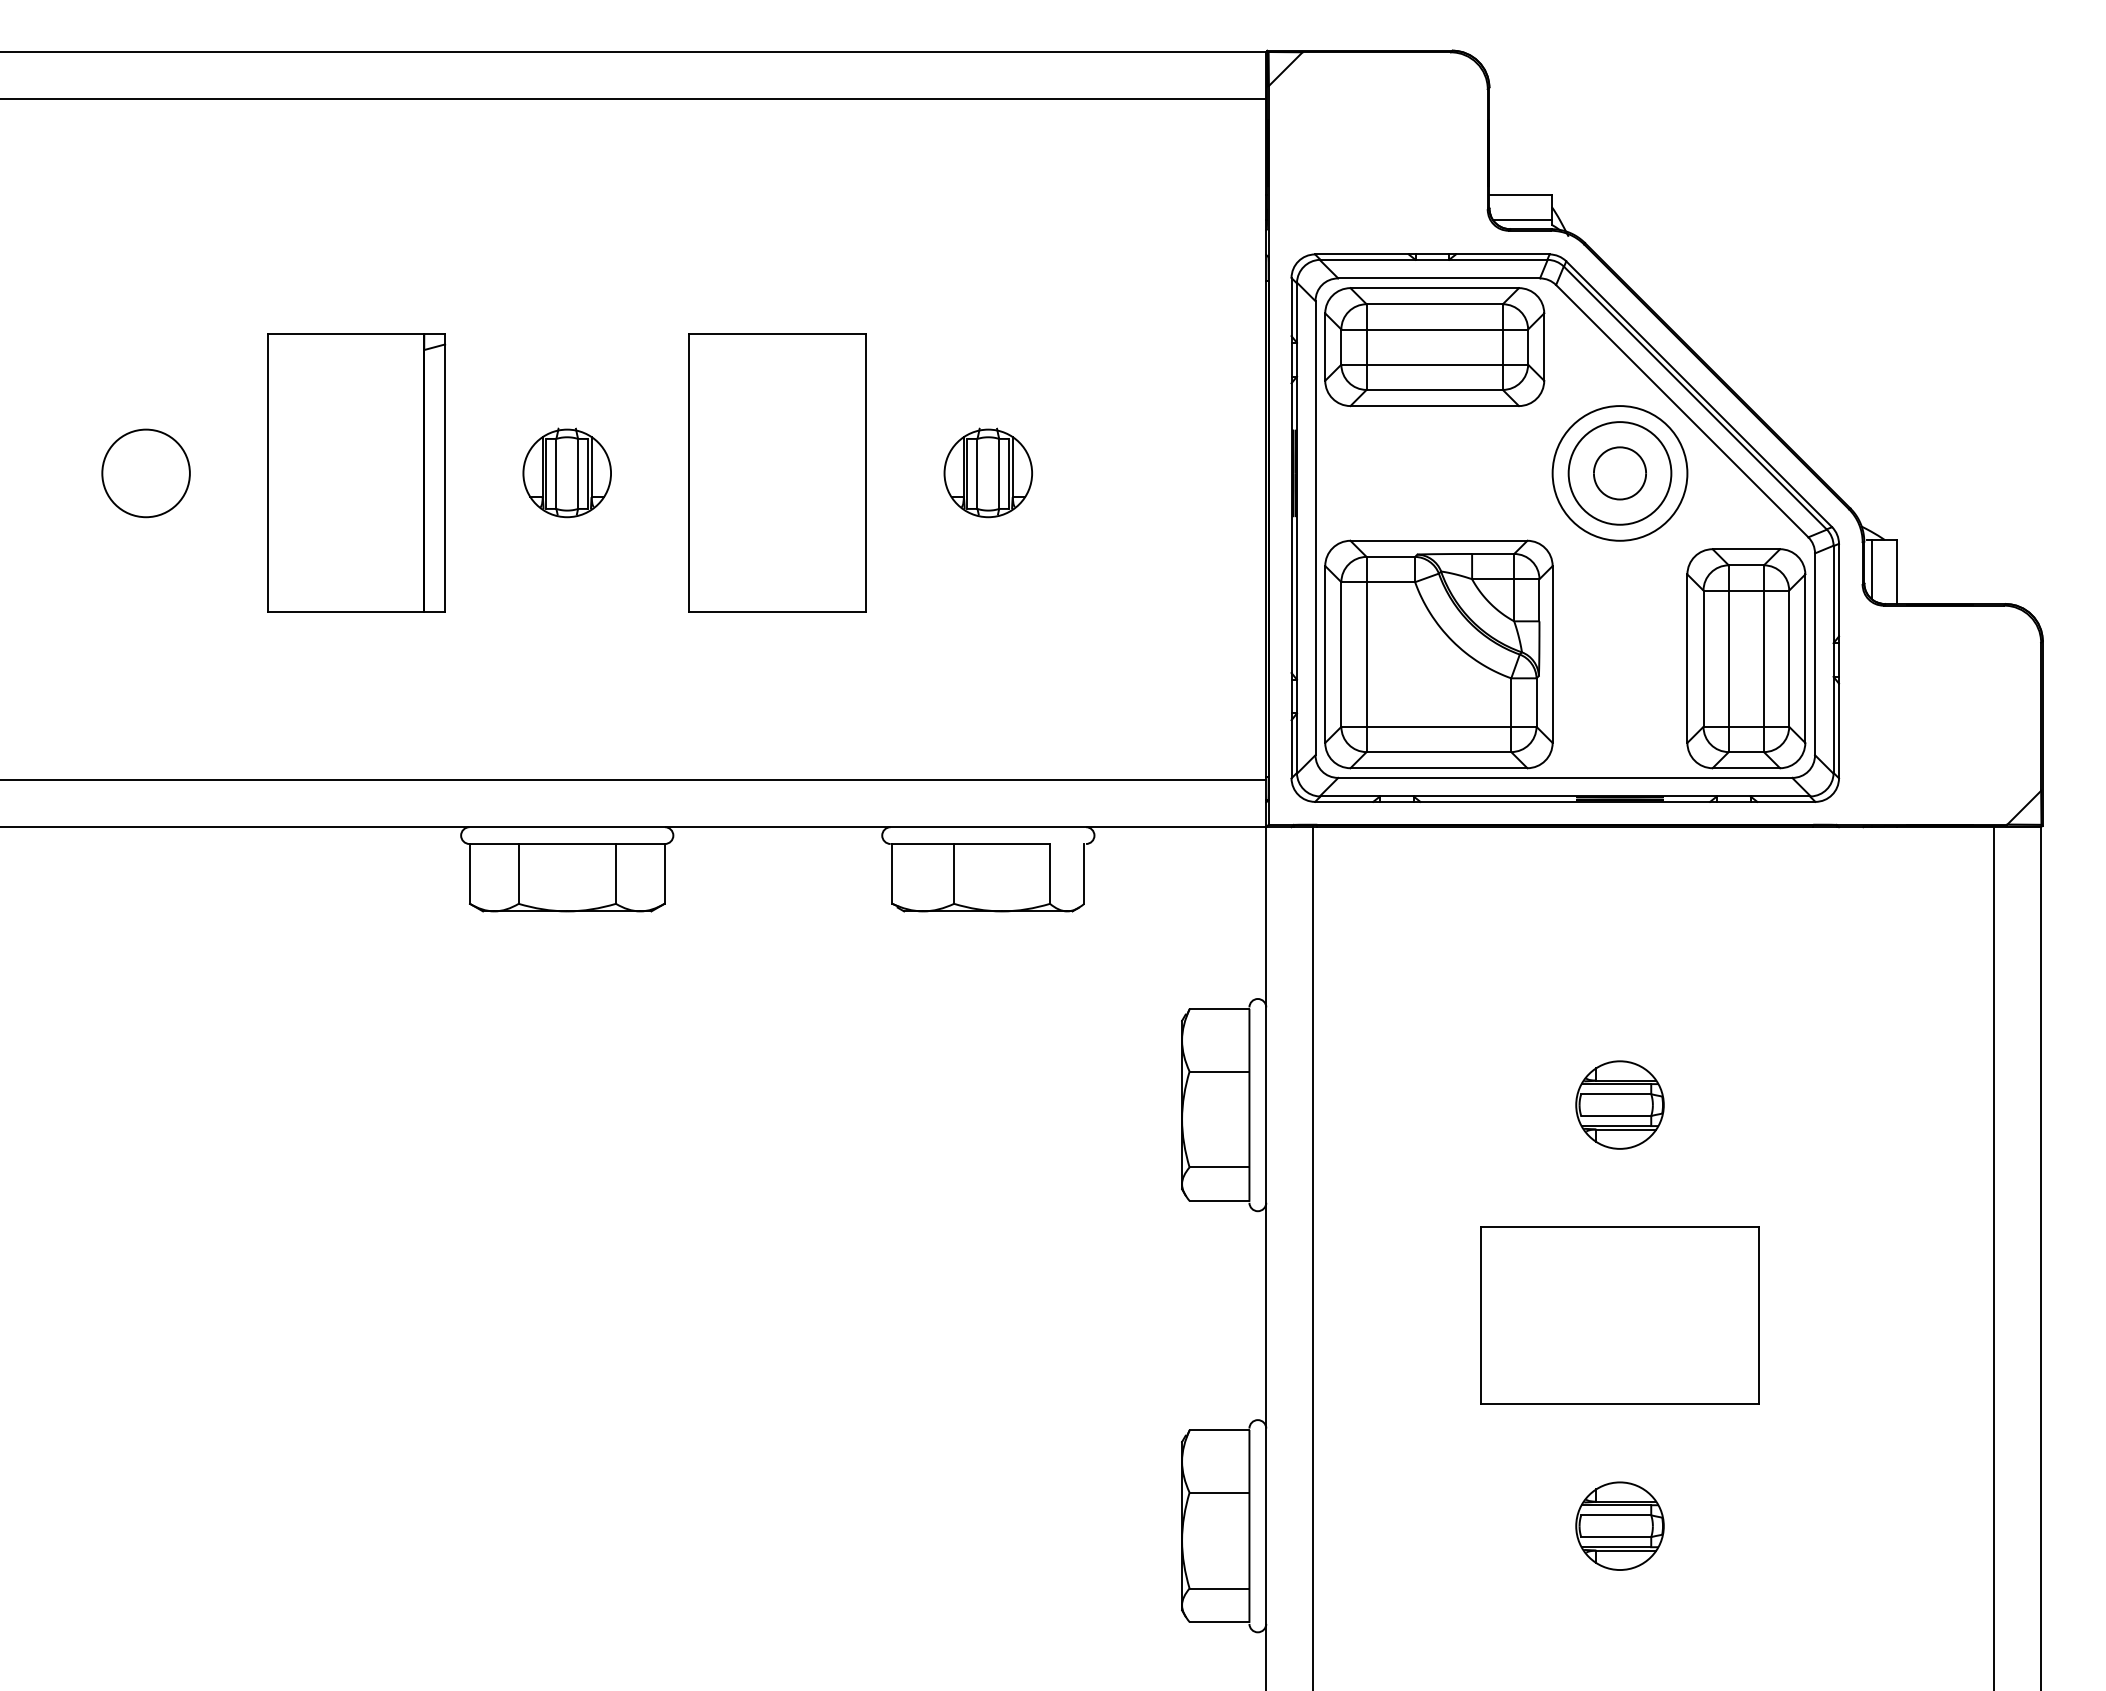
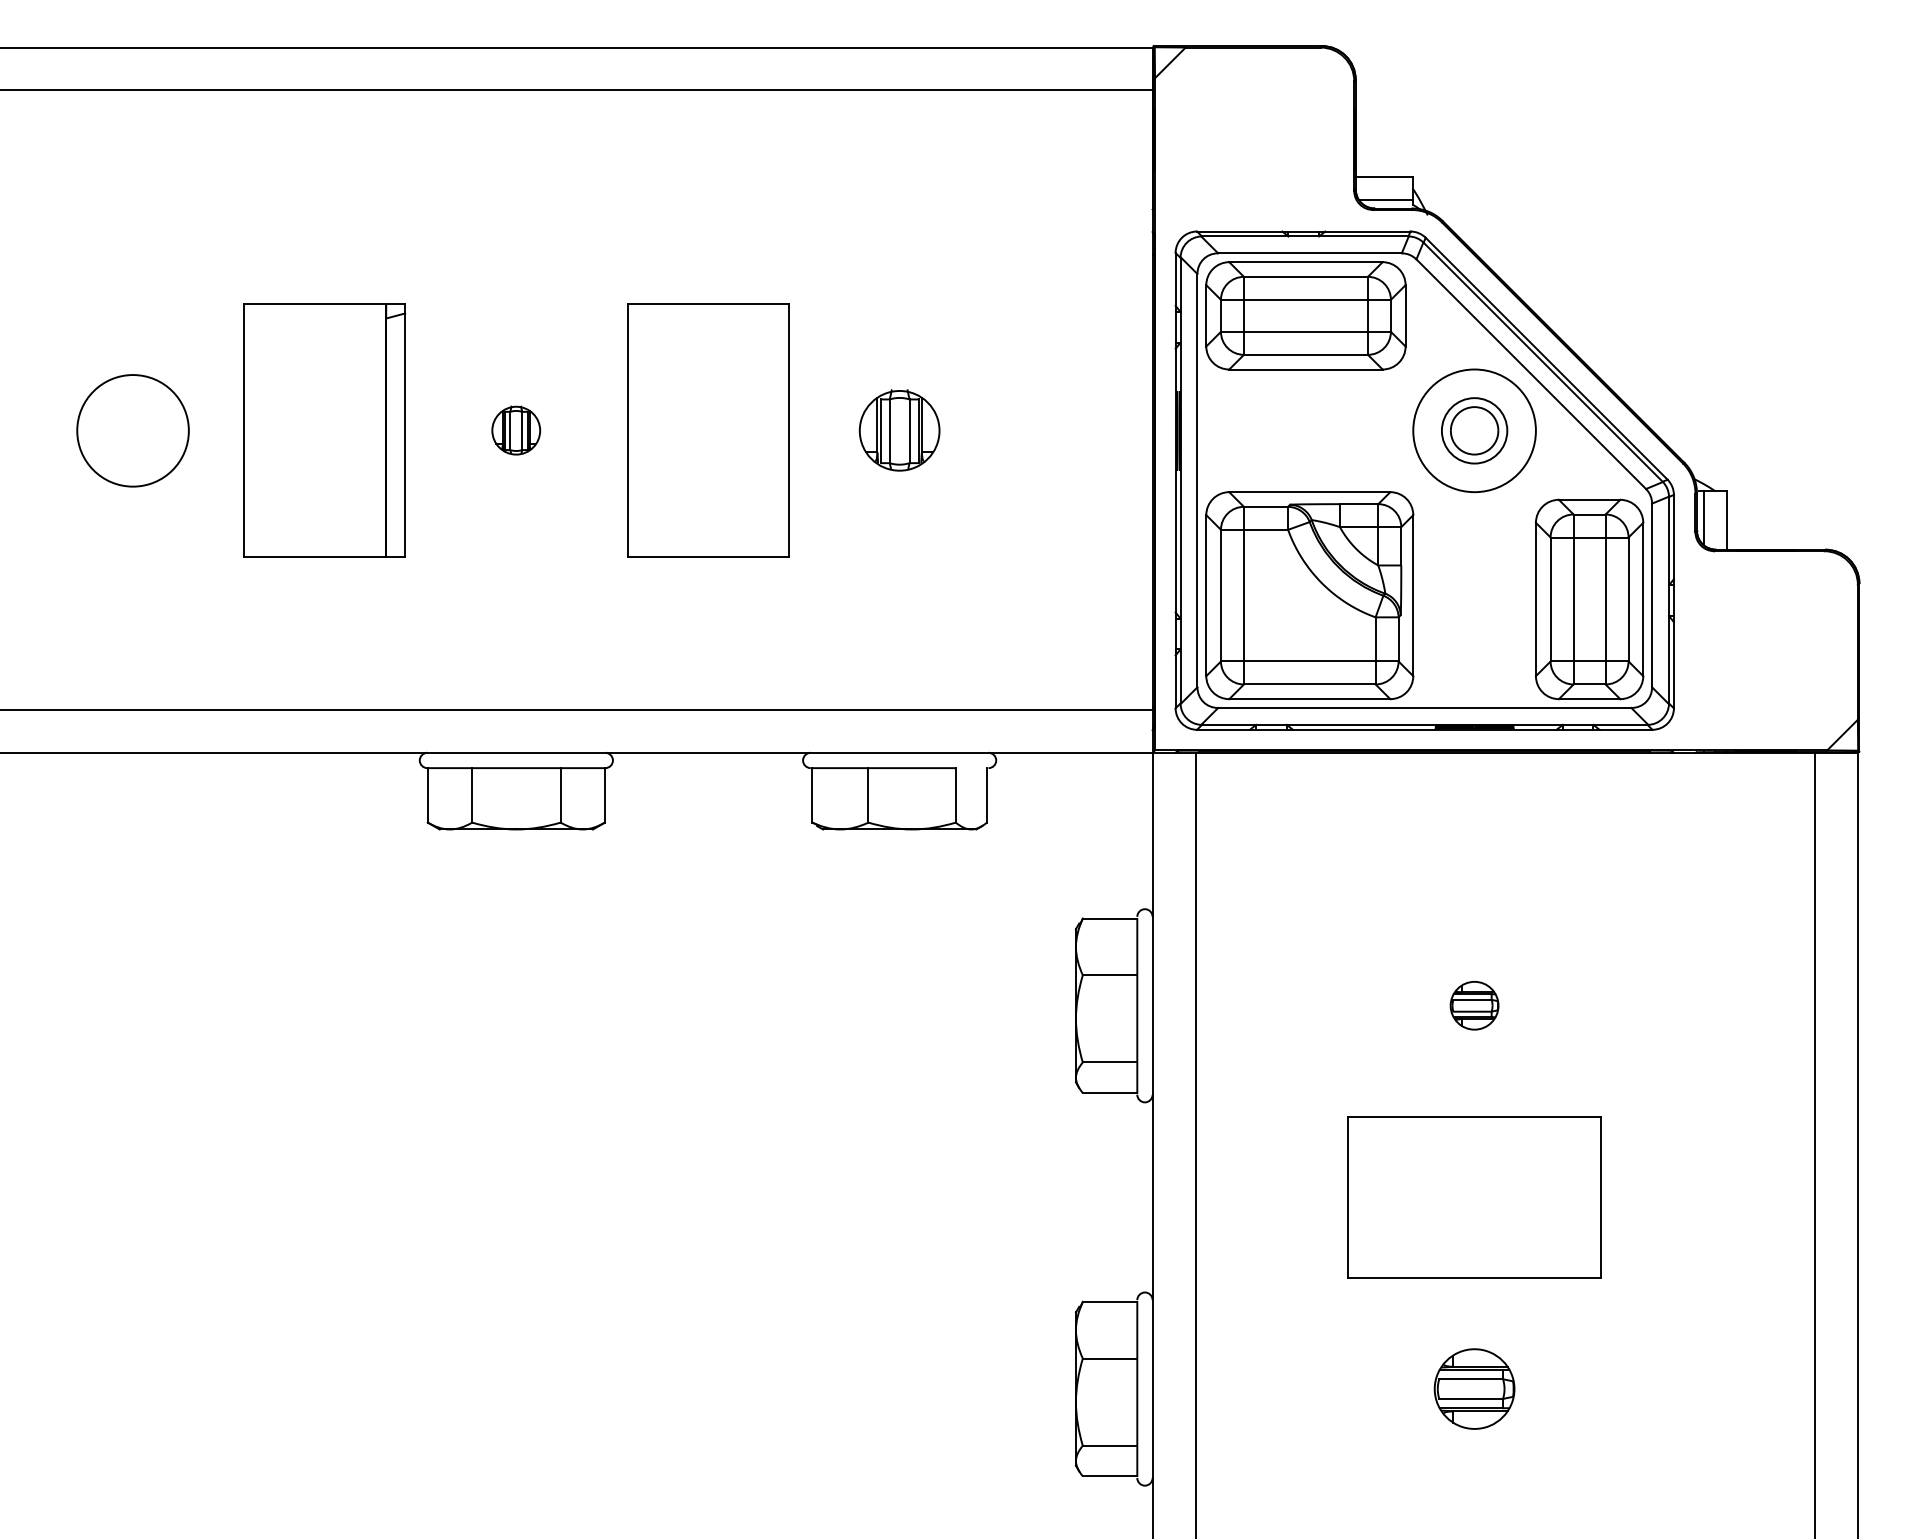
part: (566, 472) -> (515, 429), size x0.6
circle: (145, 473) -> (132, 430), size x1.4
circle: (1619, 473) -> (1474, 430), size x0.7
part: (1619, 1104) -> (1474, 1005), size x0.6

